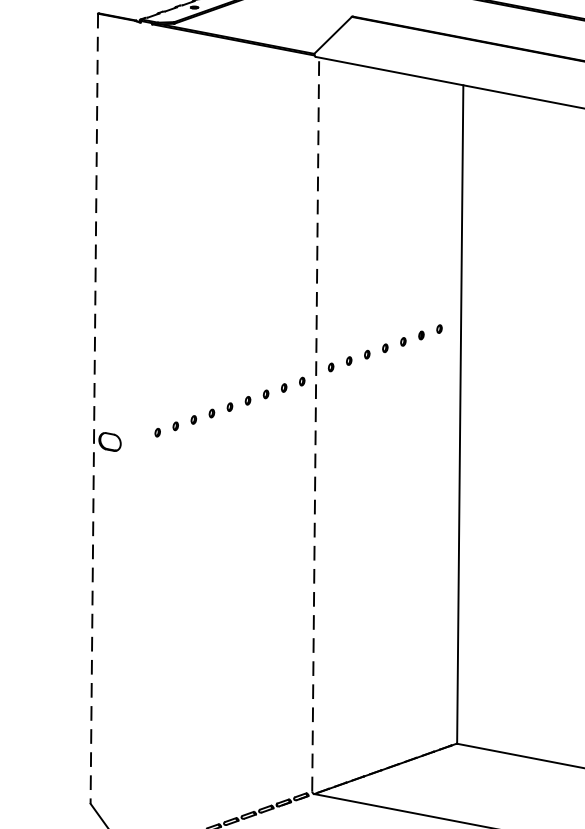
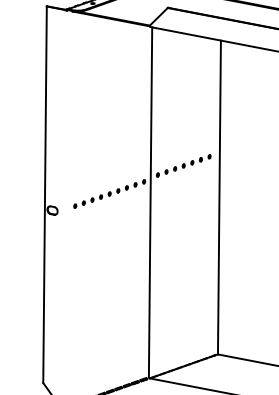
line: (95, 410) -> (45, 195), dashed -> solid
line: (315, 424) -> (150, 202), dashed -> solid

